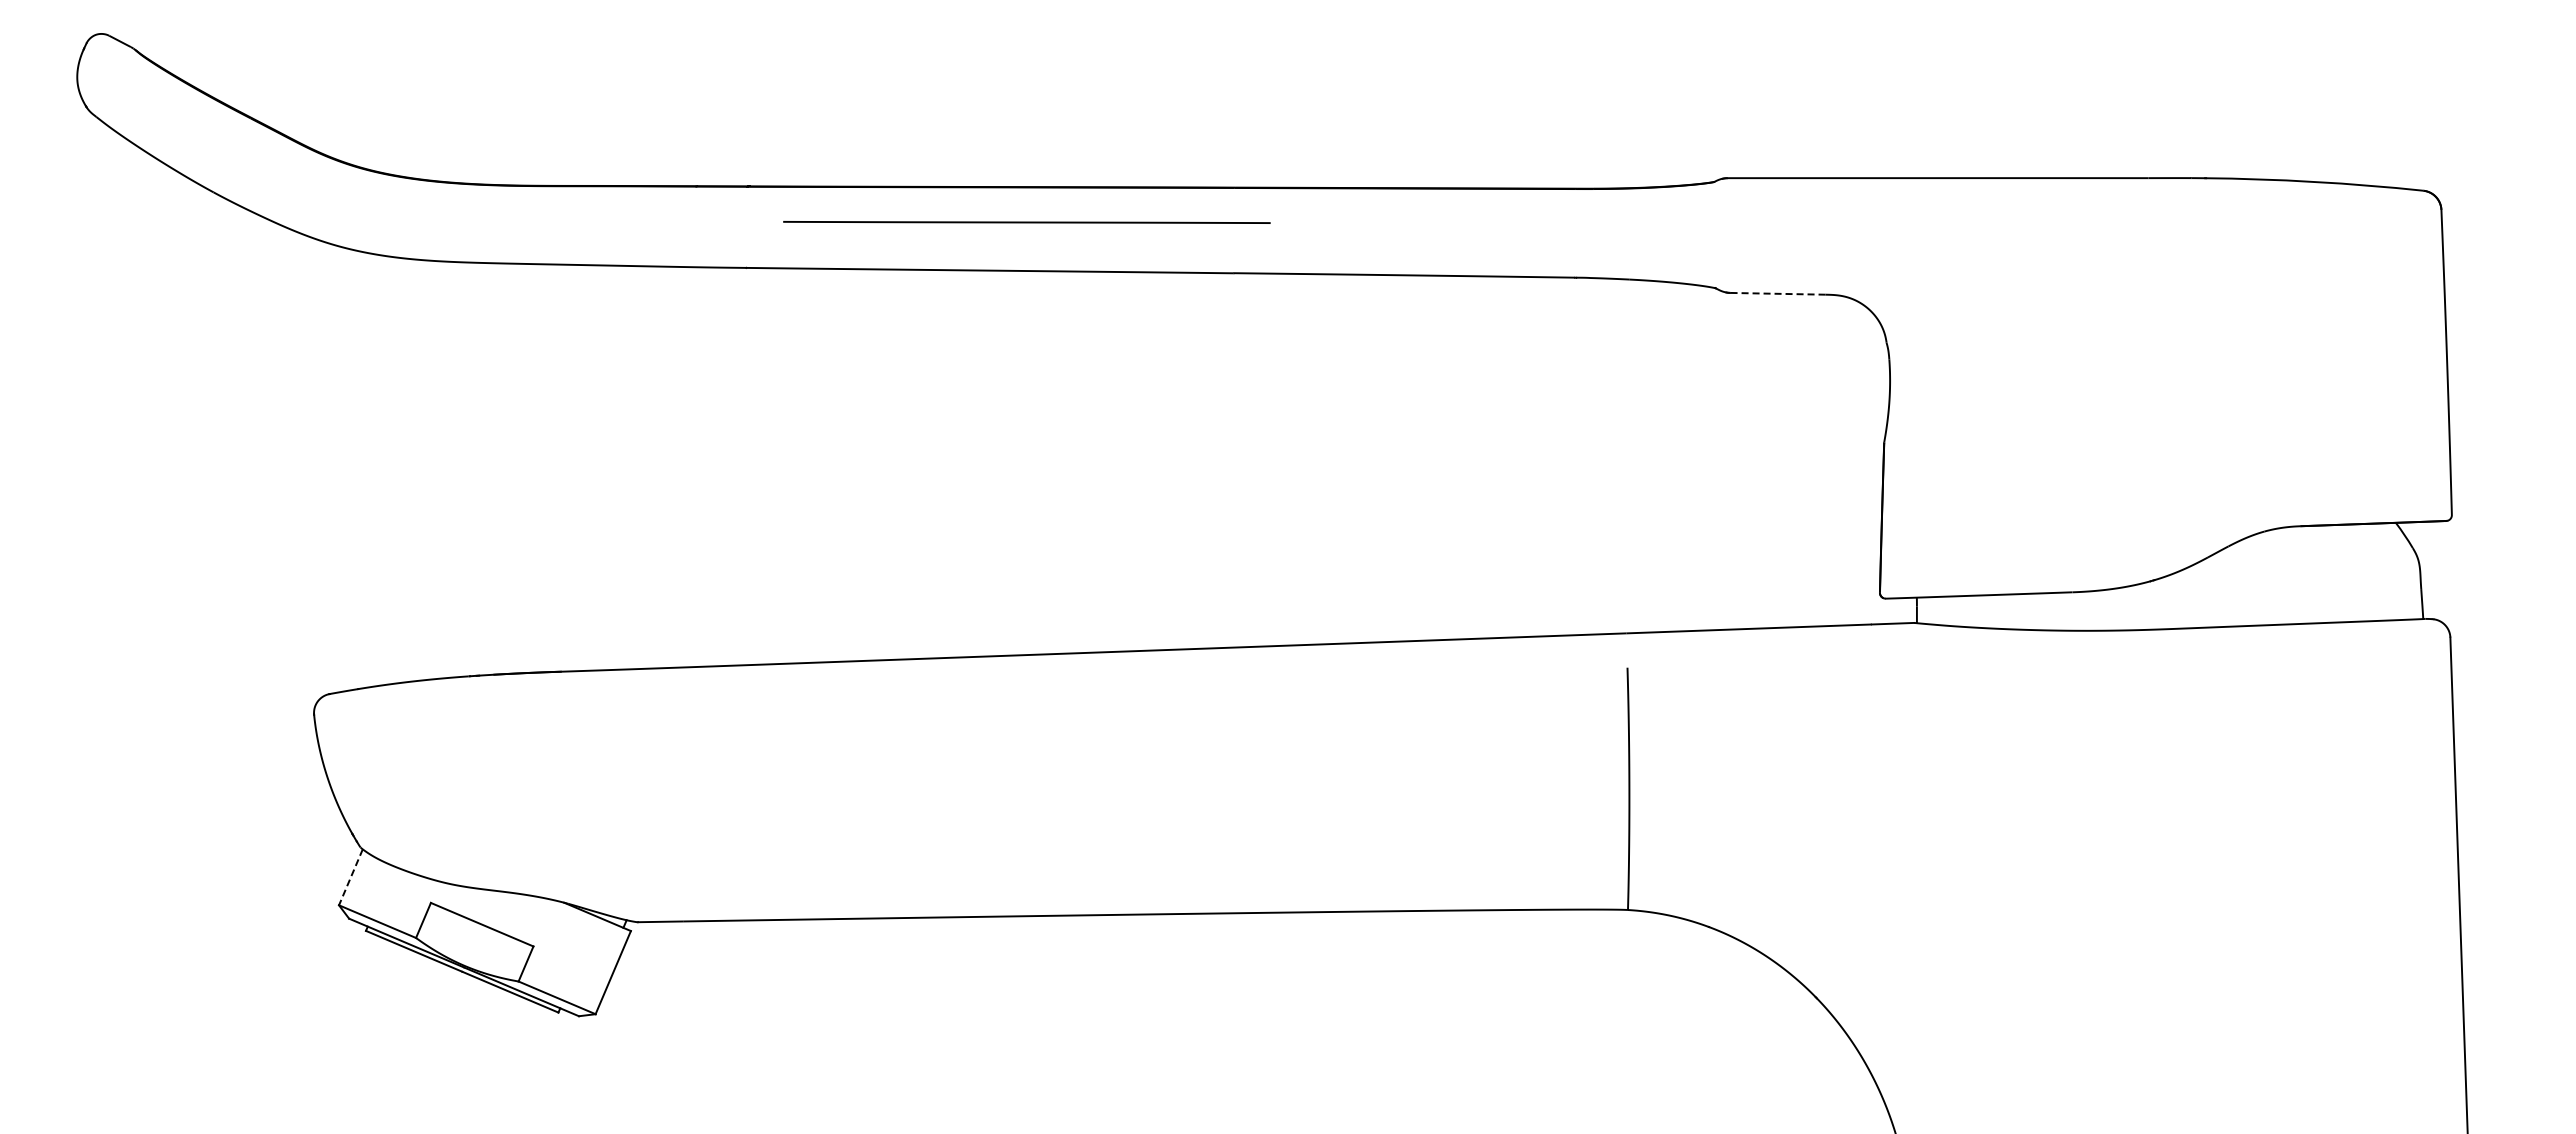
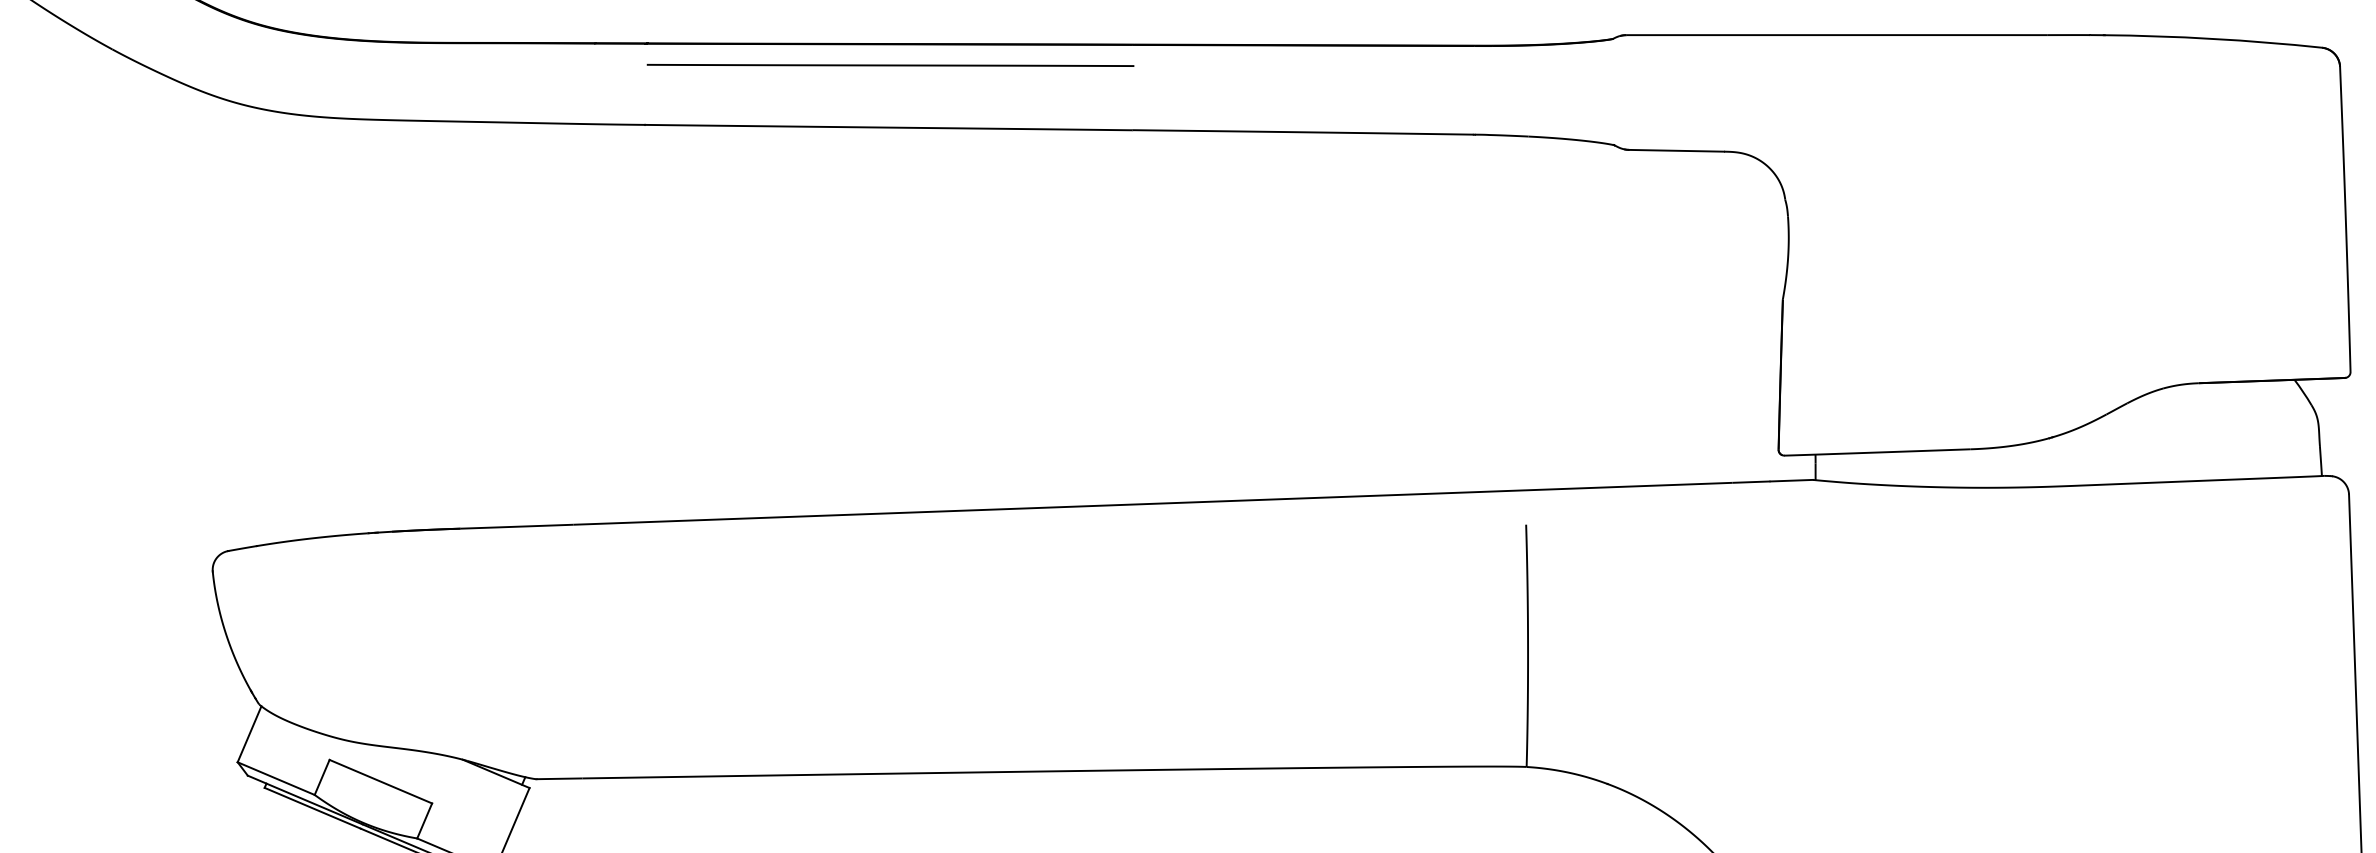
line: (1026, 222) -> (890, 65), moved
line: (1778, 293) -> (1677, 150), dashed -> solid
line: (350, 877) -> (249, 734), dashed -> solid

